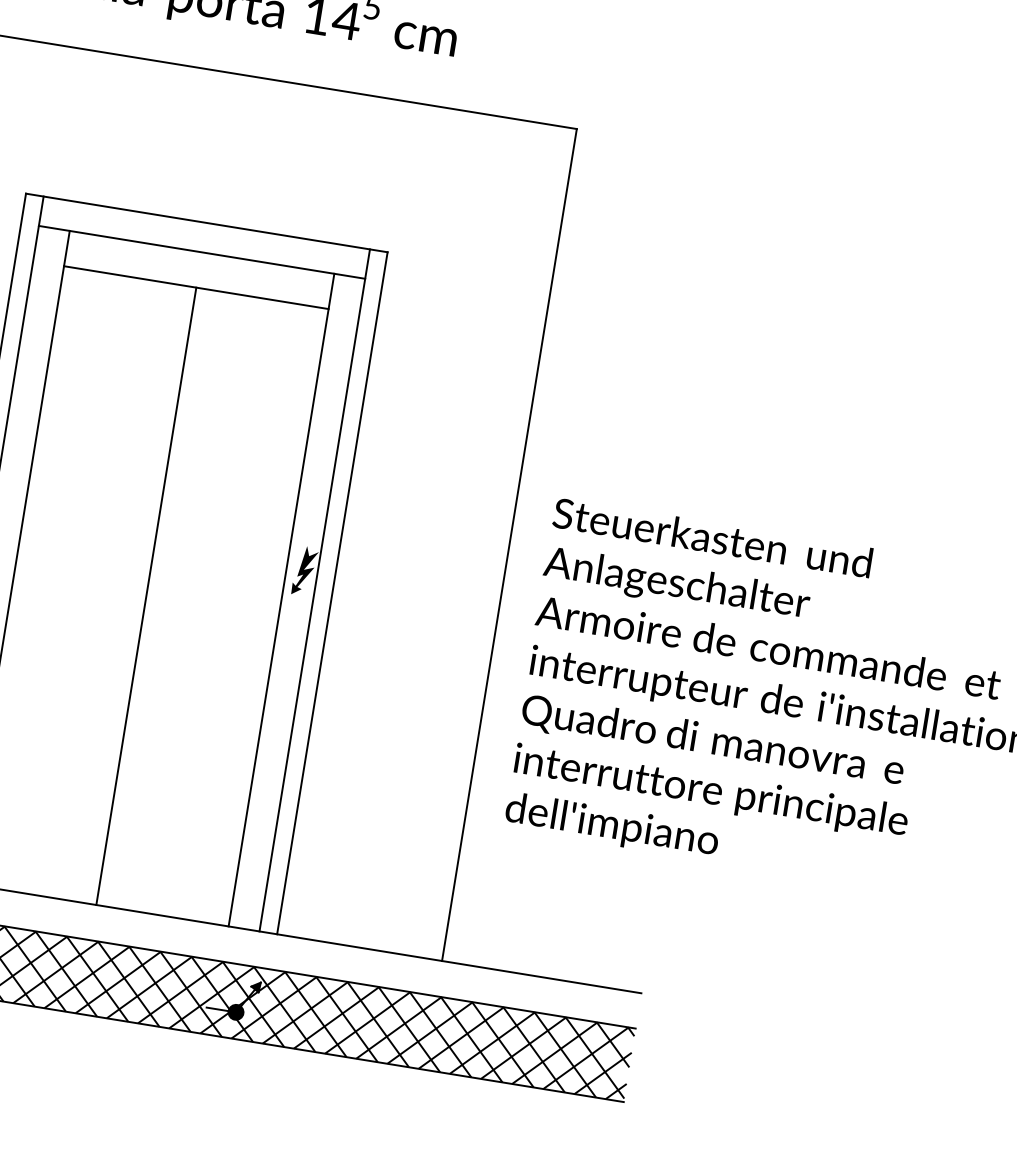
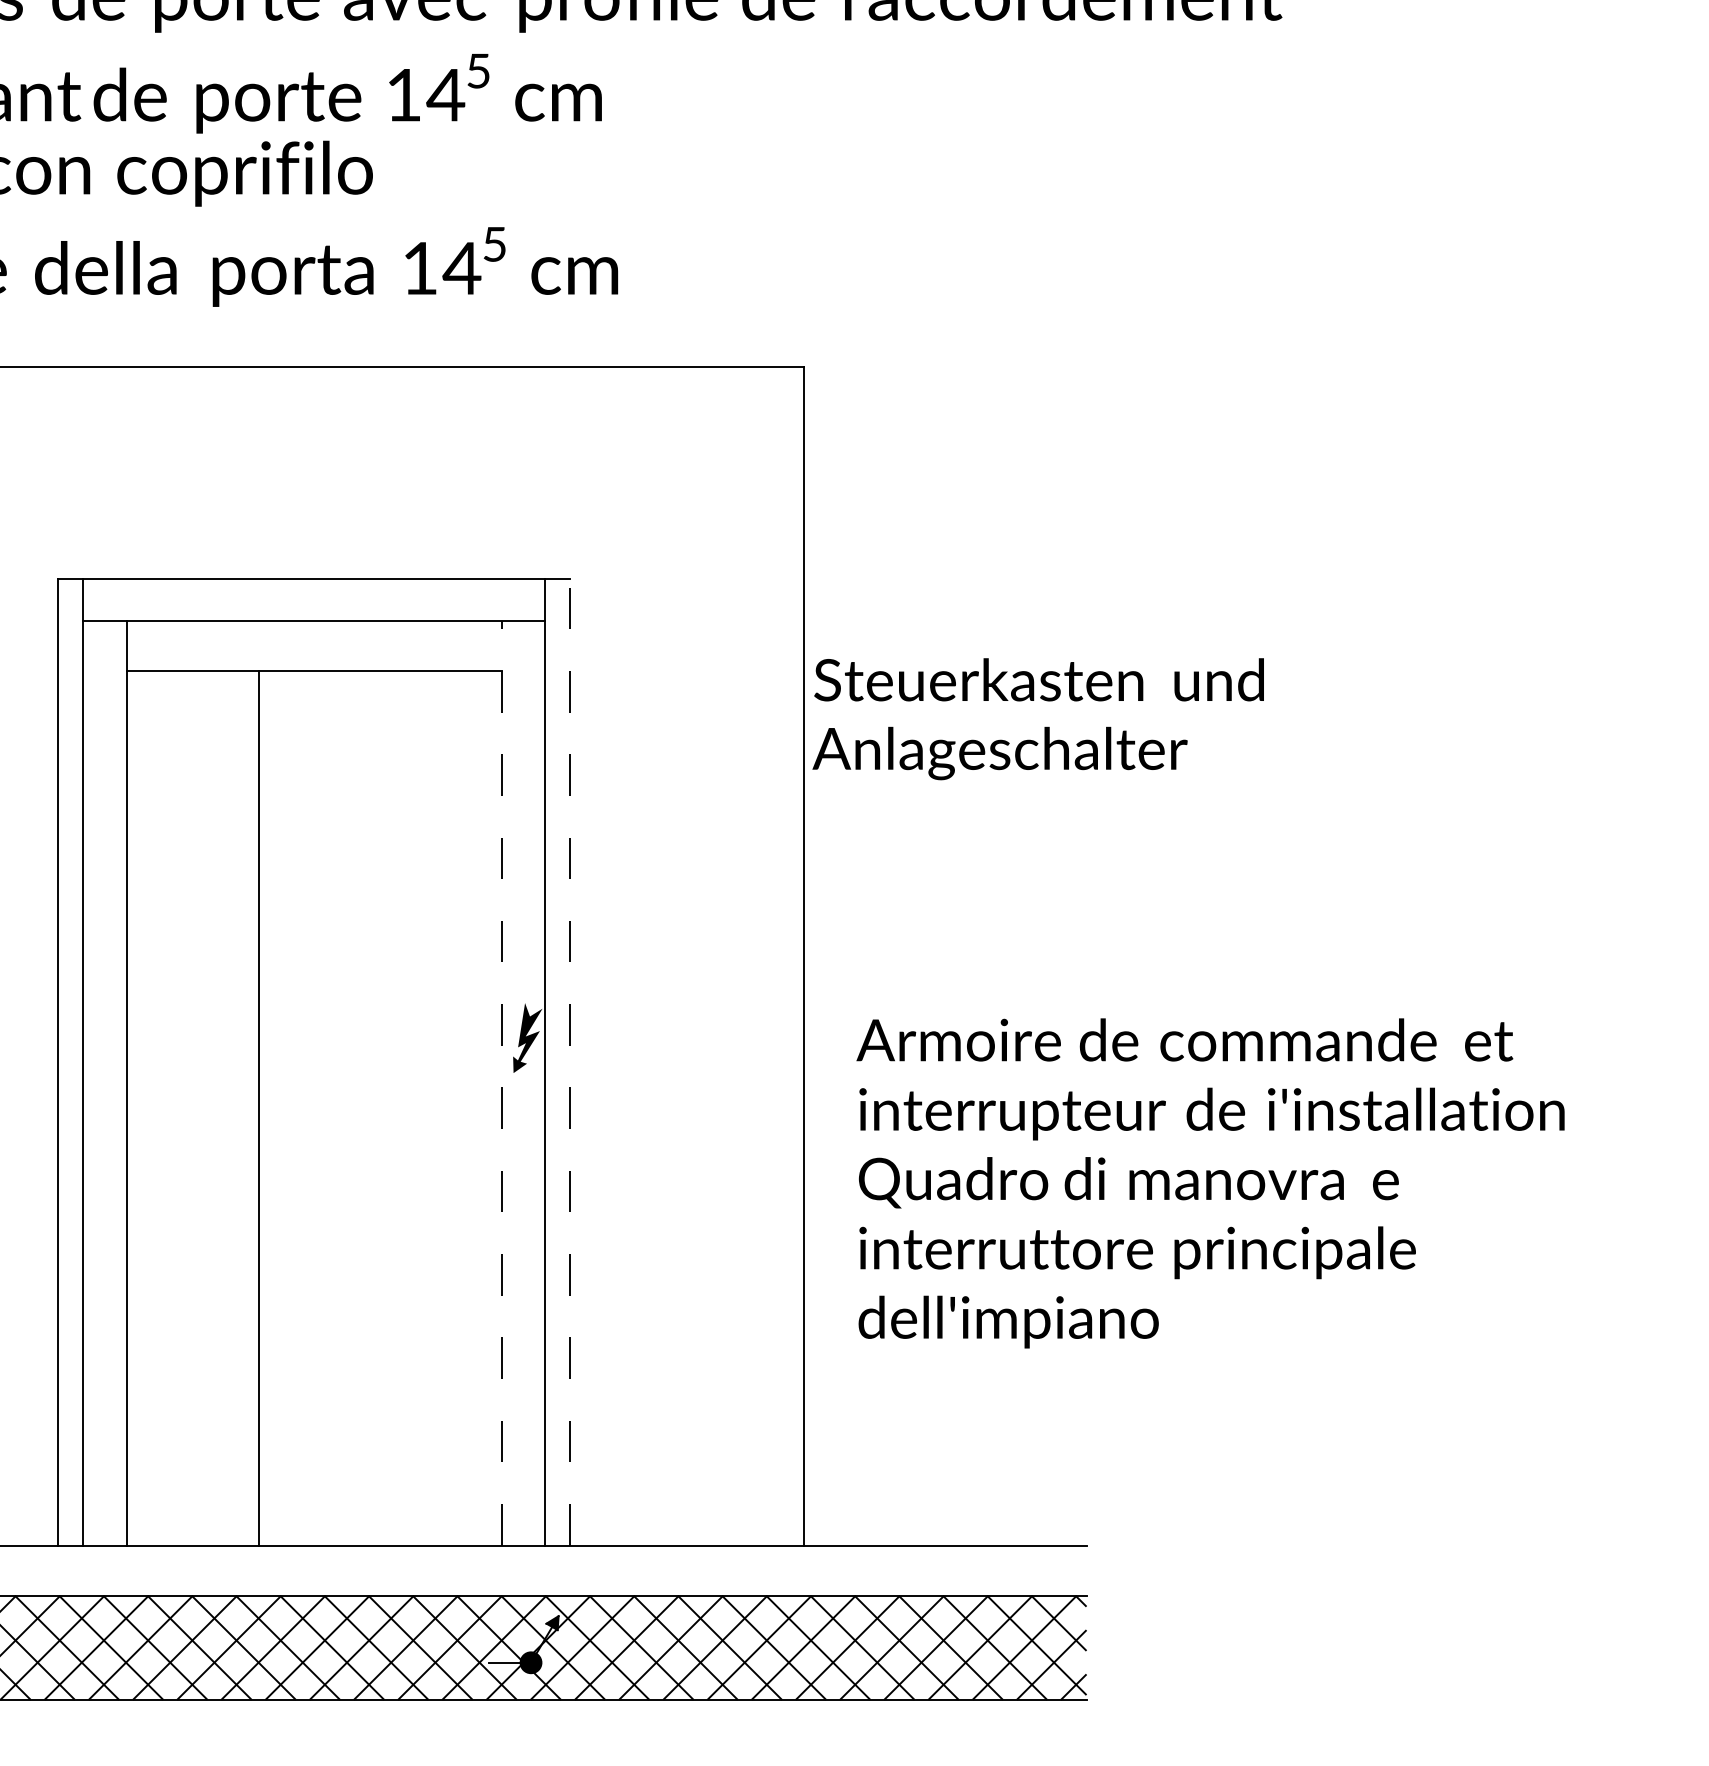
text: (707, 565) -> (1037, 719), moved
line: (332, 592) -> (570, 1061), solid -> dashed
line: (146, 595) -> (259, 1107), moved
line: (281, 599) -> (501, 1082), solid -> dashed

